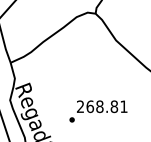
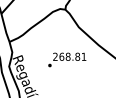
text: (98, 110) -> (67, 59), moved

